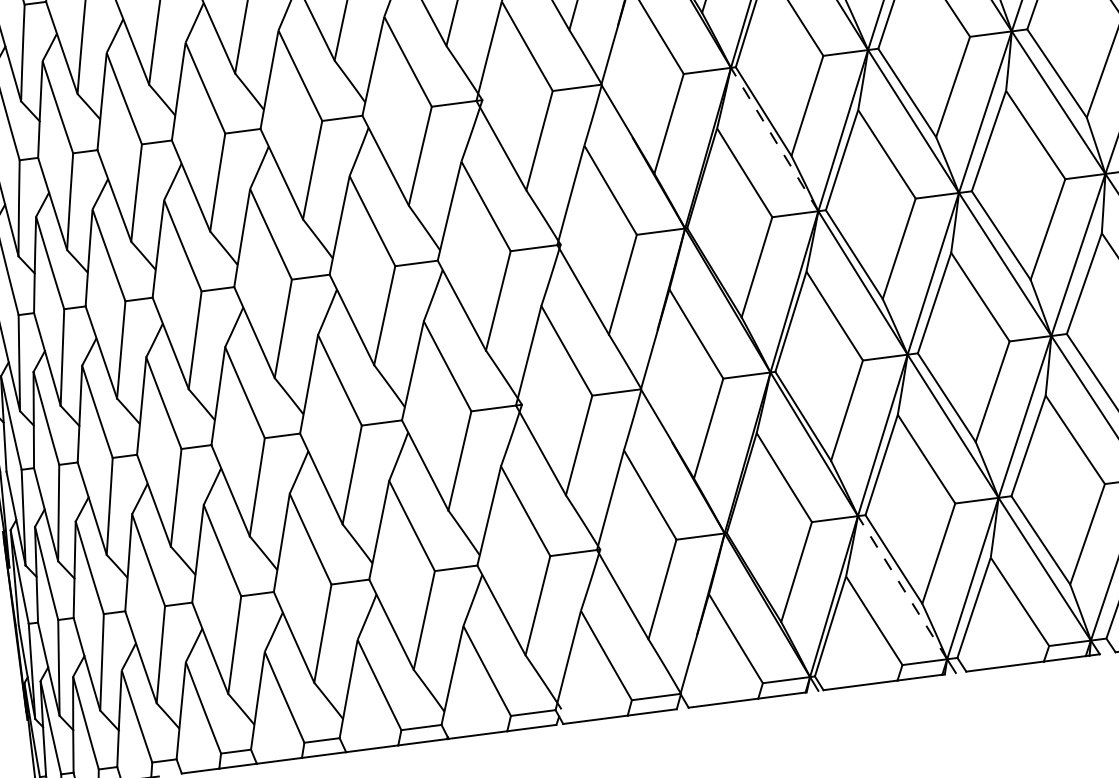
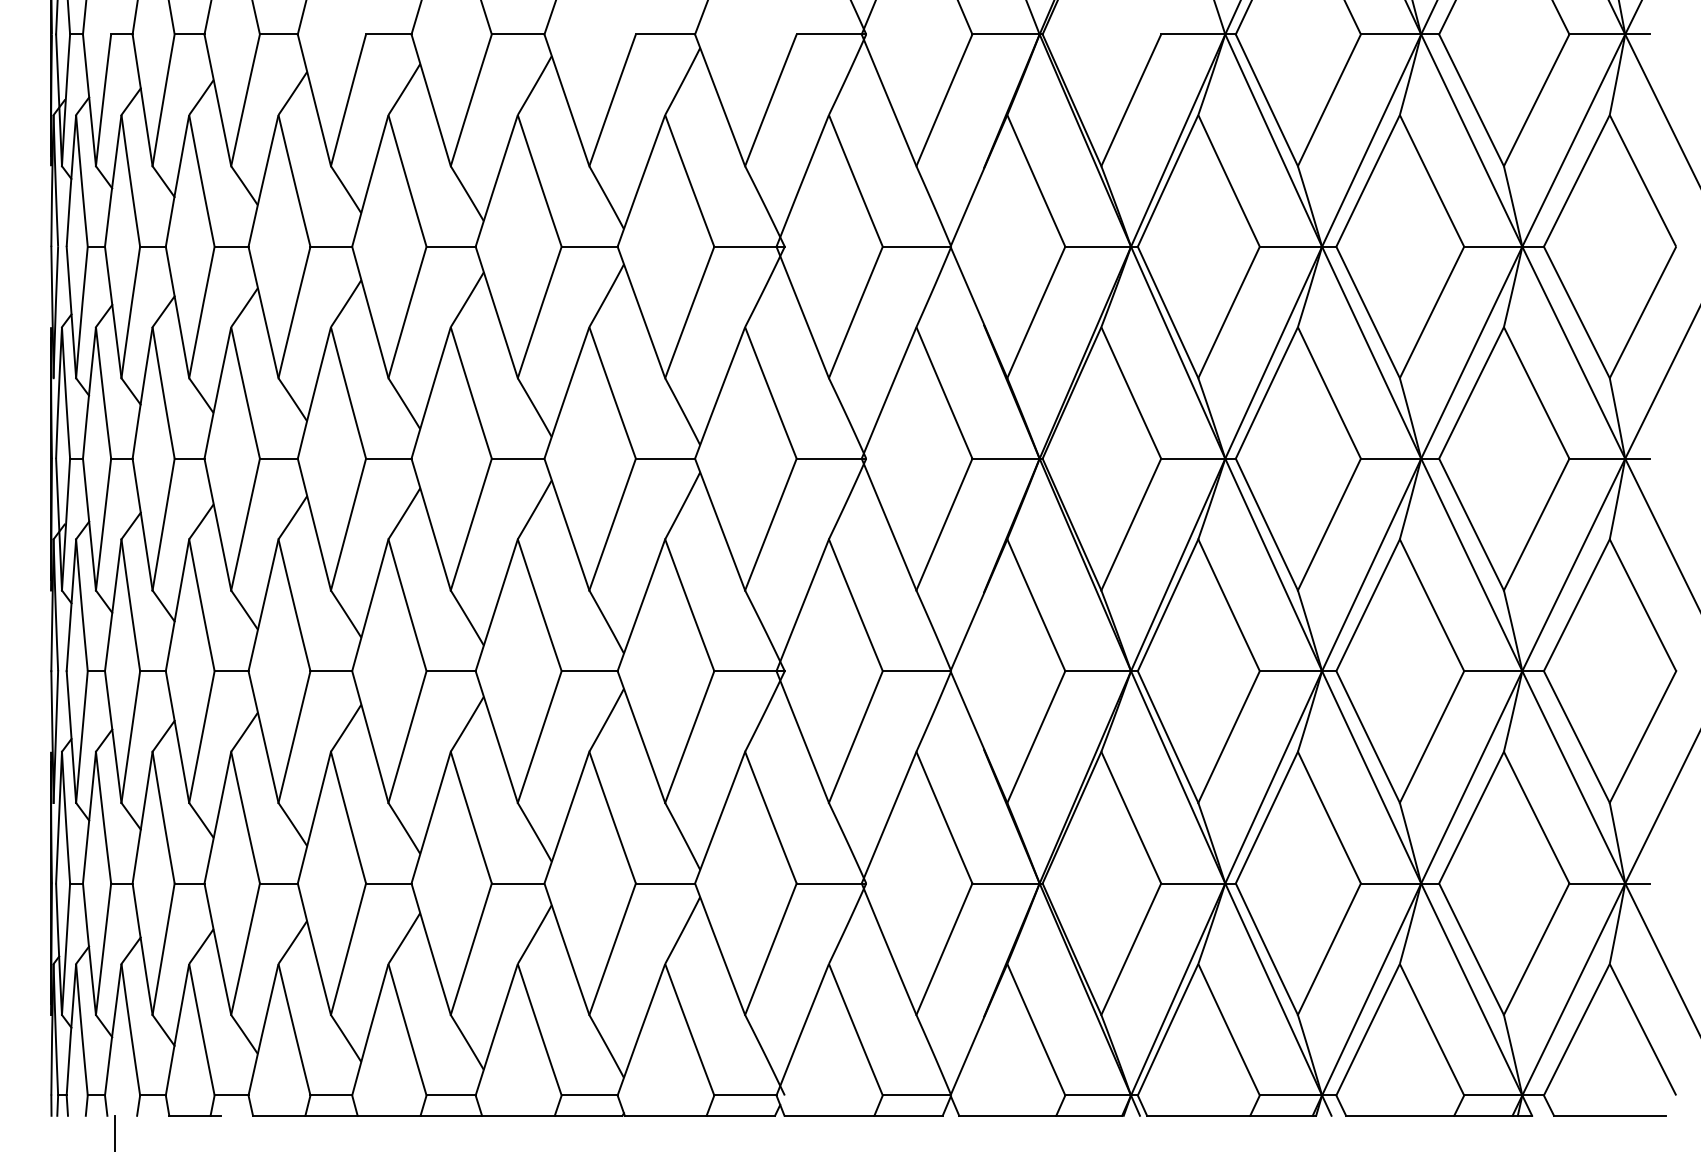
line: (774, 139) -> (1178, 352), dashed -> solid
line: (902, 587) -> (1273, 989), dashed -> solid

